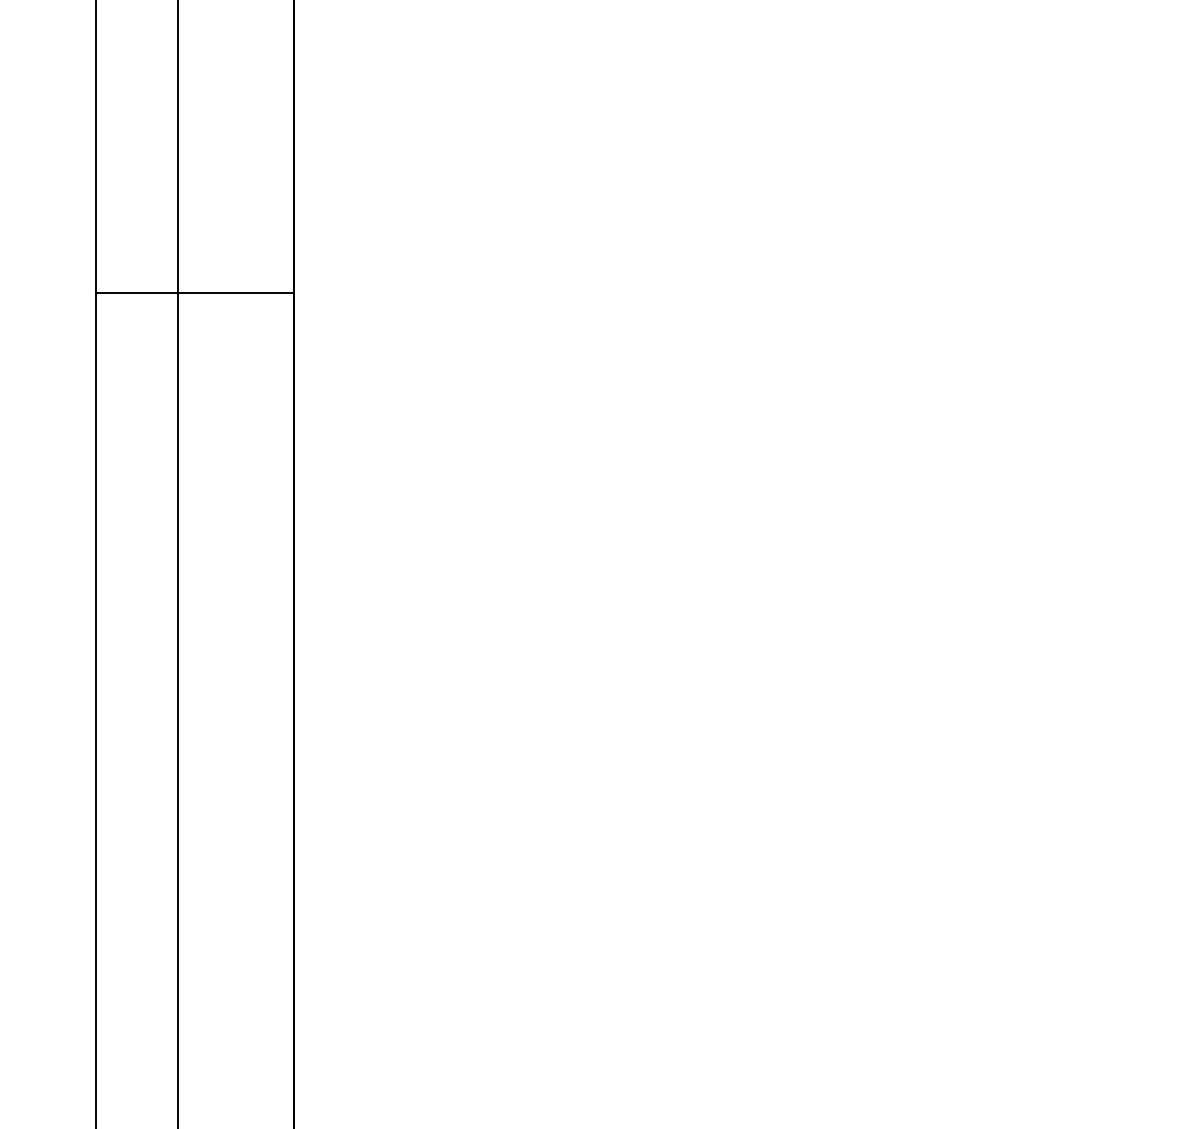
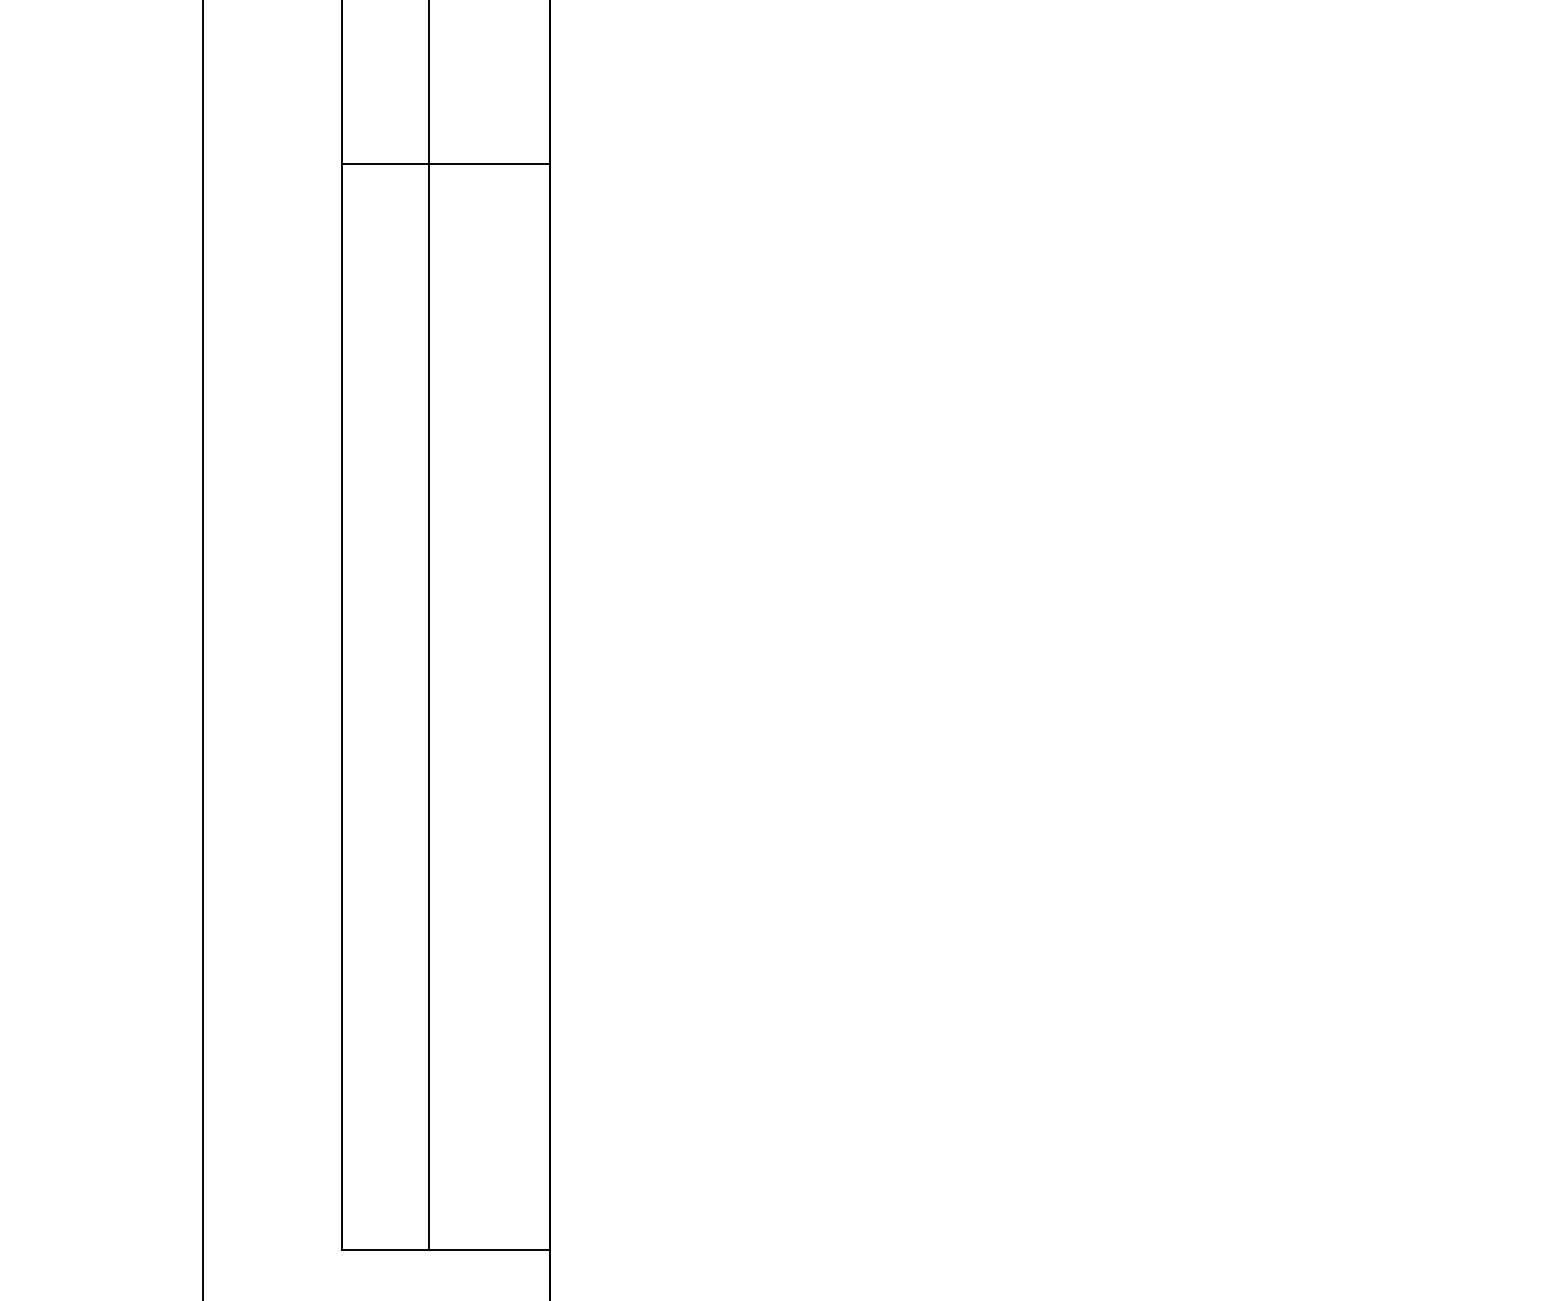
line: (195, 292) -> (446, 163), moved

